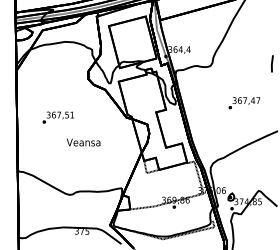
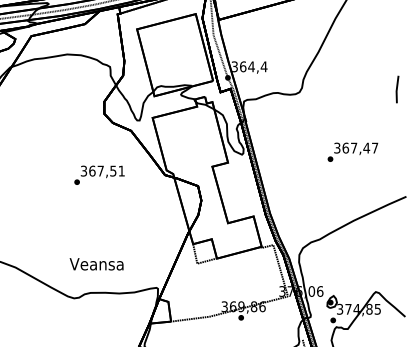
text: (57, 117) -> (98, 174), moved
text: (83, 142) -> (96, 264), moved

